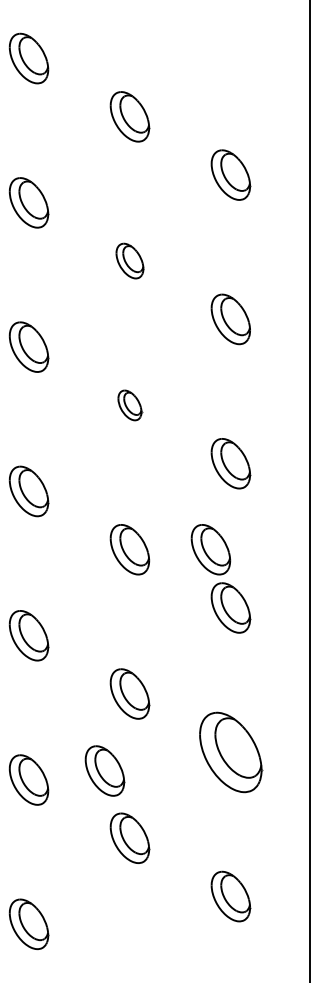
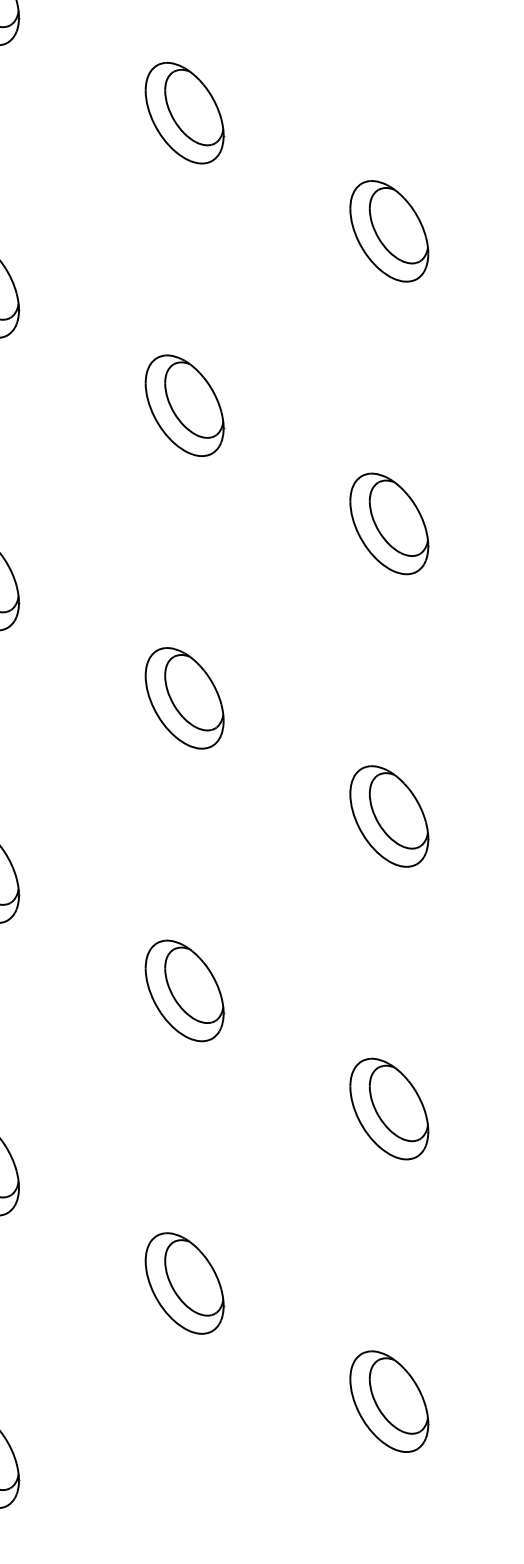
part: (129, 260) -> (183, 111), size x1.43
part: (129, 405) -> (183, 405), size x1.67
part: (210, 549) -> (347, 697), removed
part: (230, 751) -> (388, 1107), size x0.62
part: (104, 770) -> (133, 1145), removed

